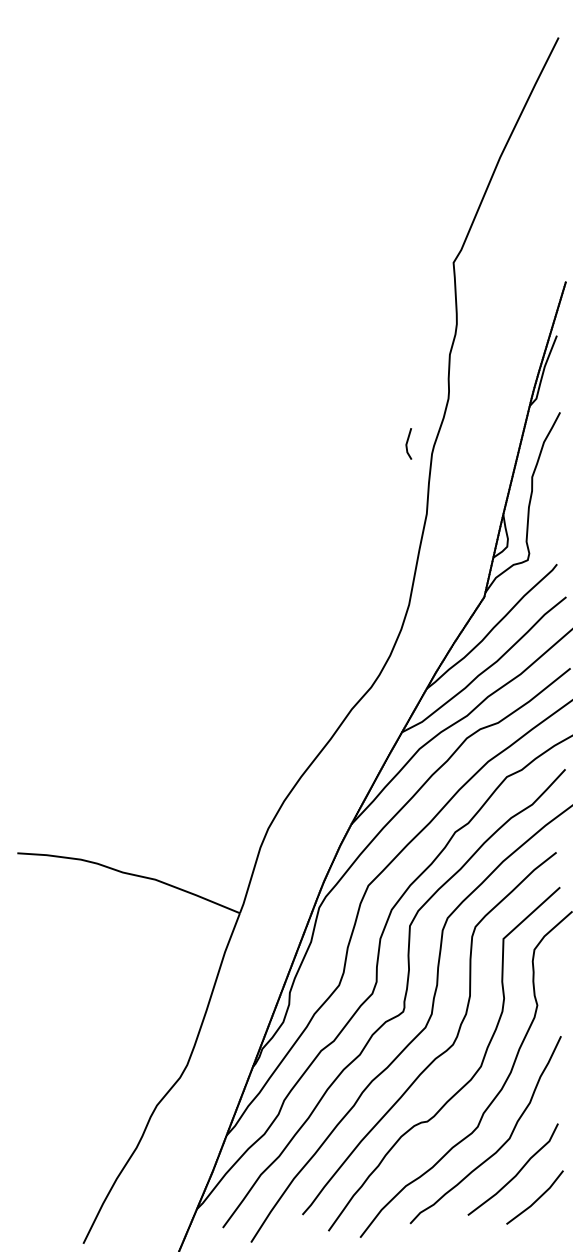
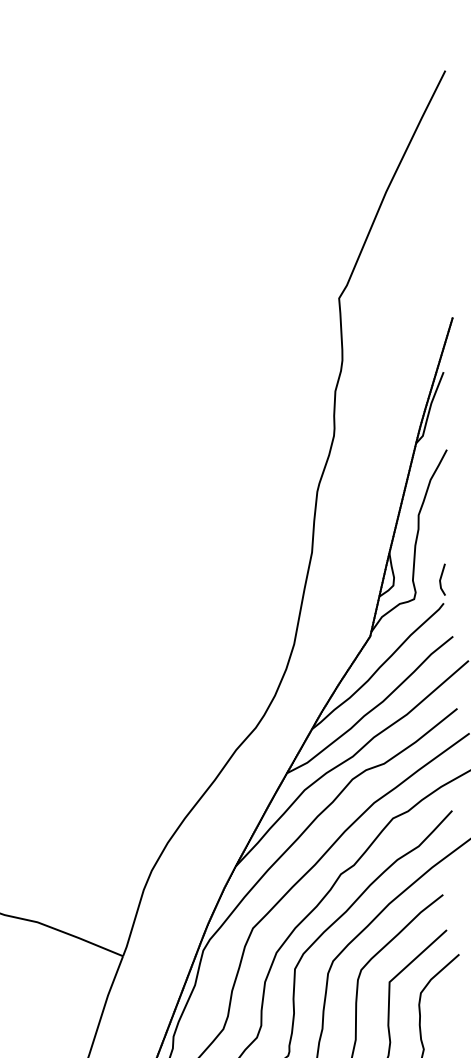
line: (407, 443) -> (441, 579), moved

